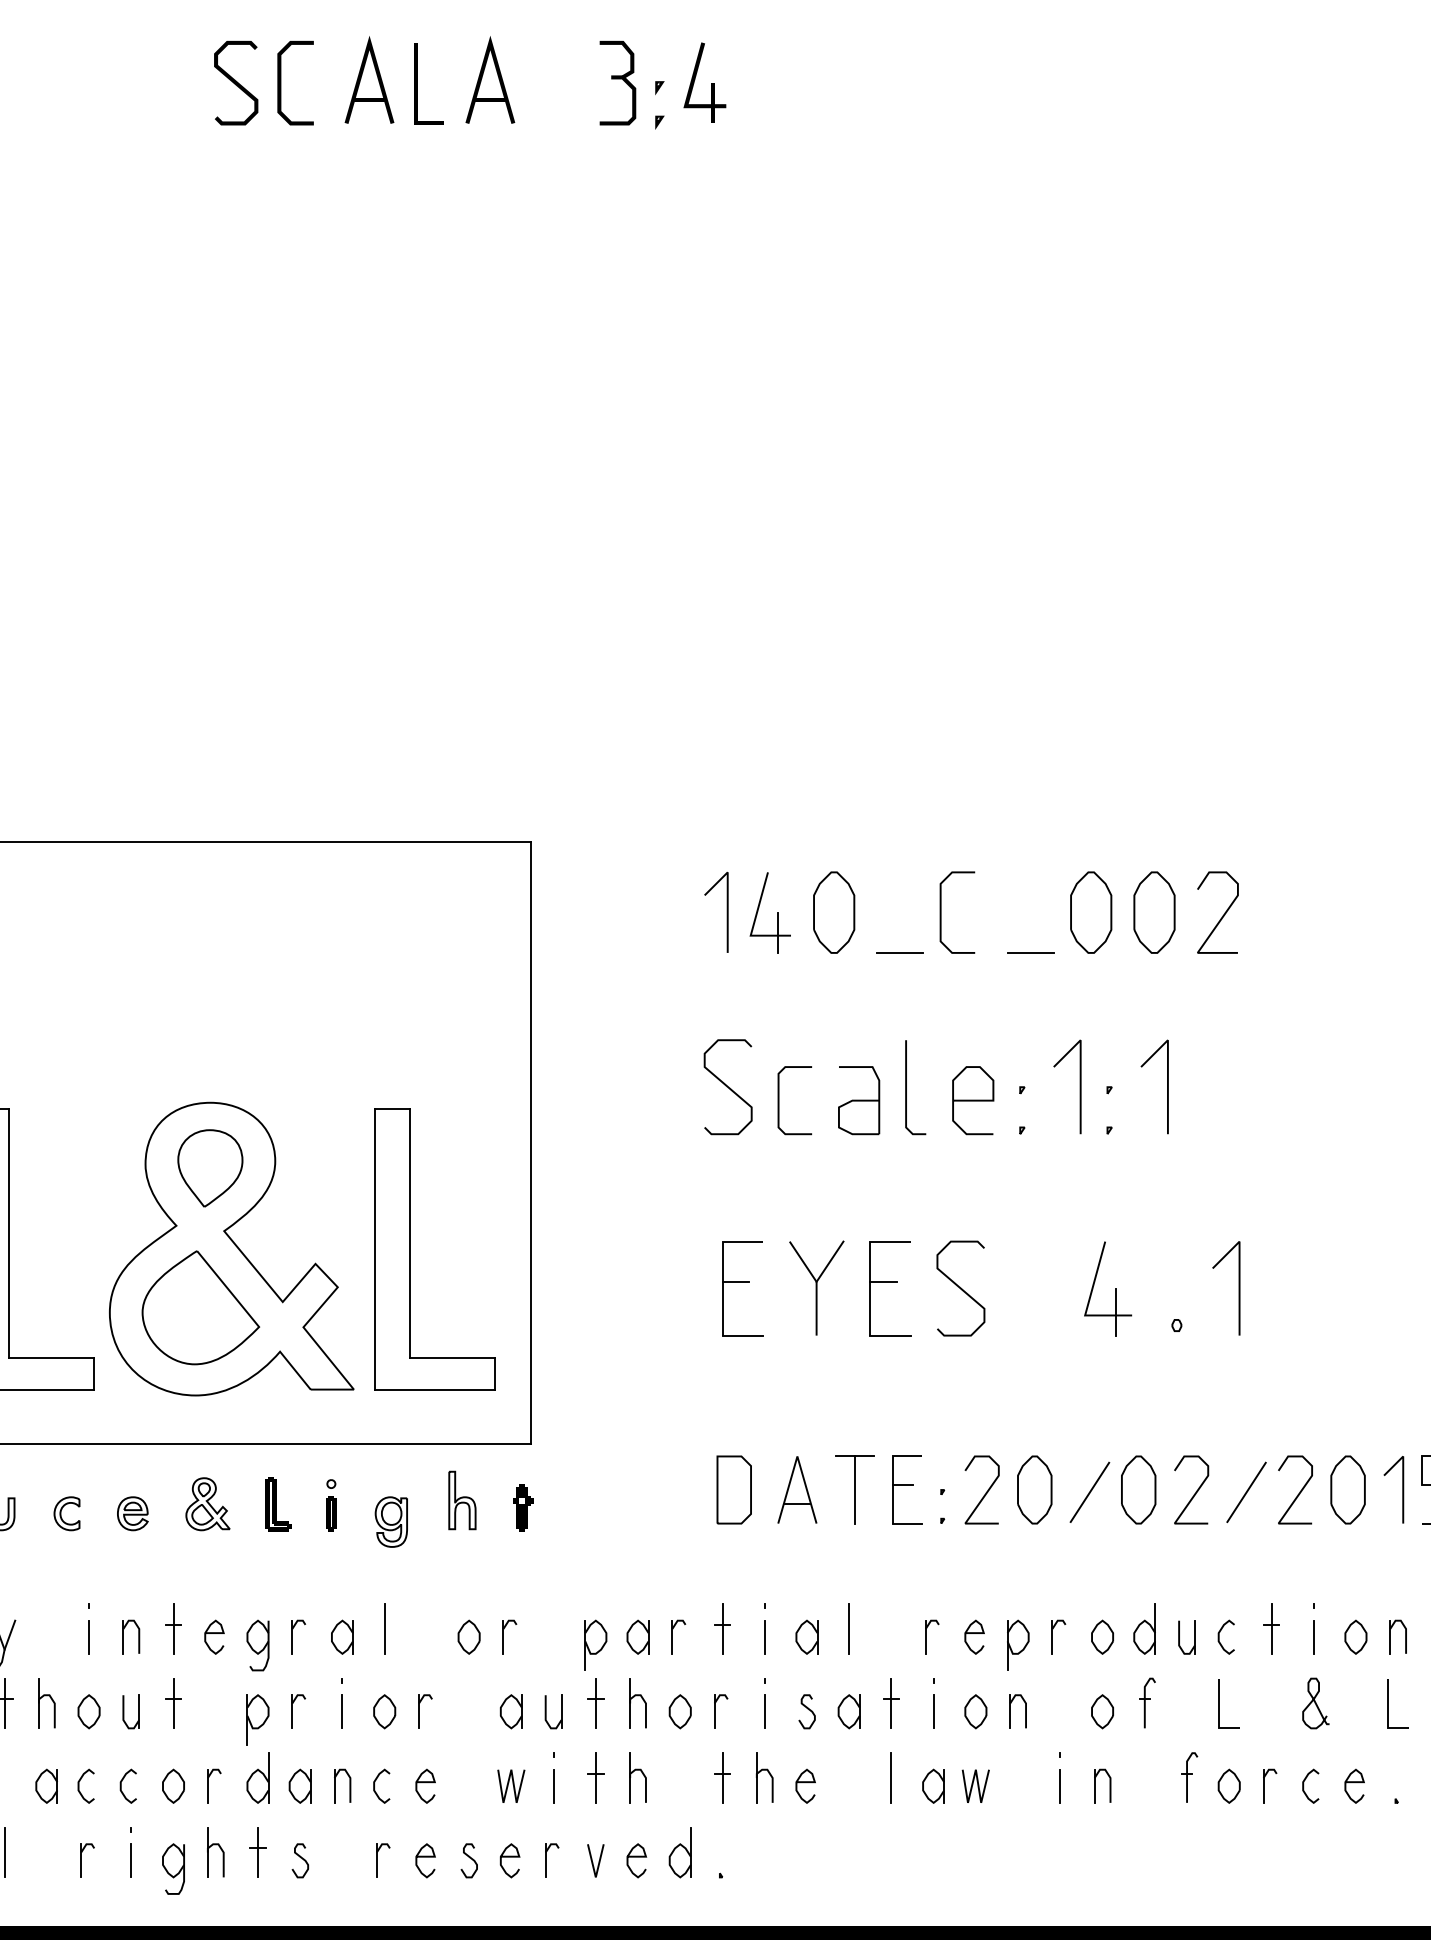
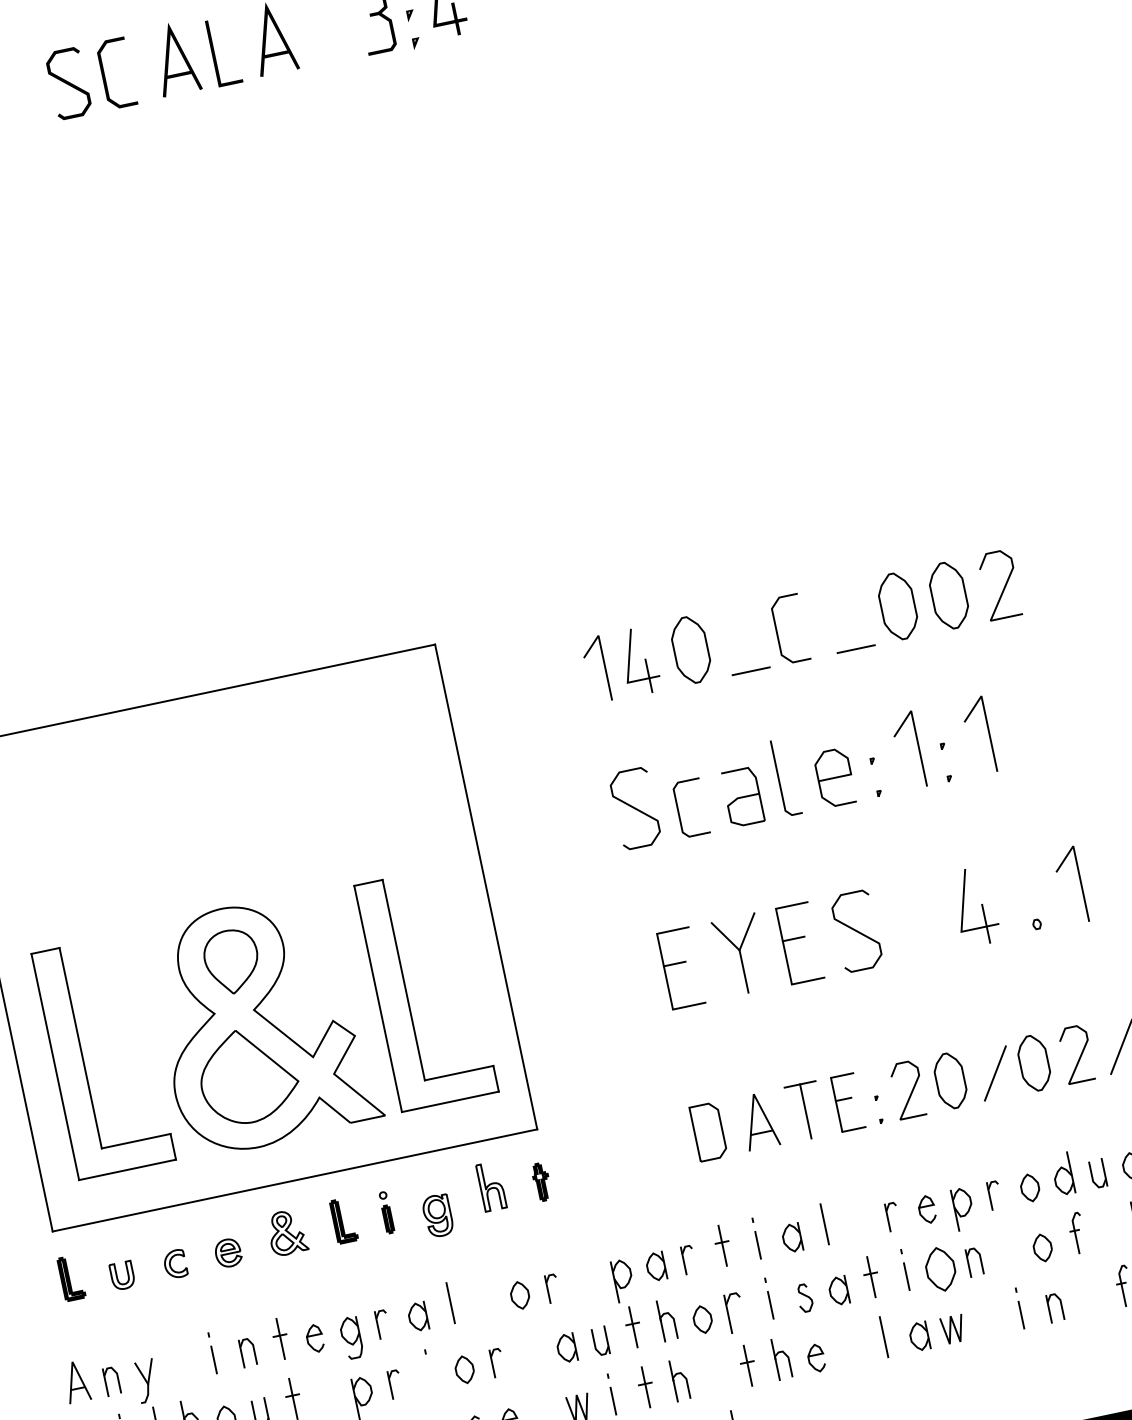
line: (341, 1711) -> (429, 1376), removed
part: (721, 1711) -> (735, 1312), size x1.4
part: (975, 1711) -> (940, 1269), size x1.6

